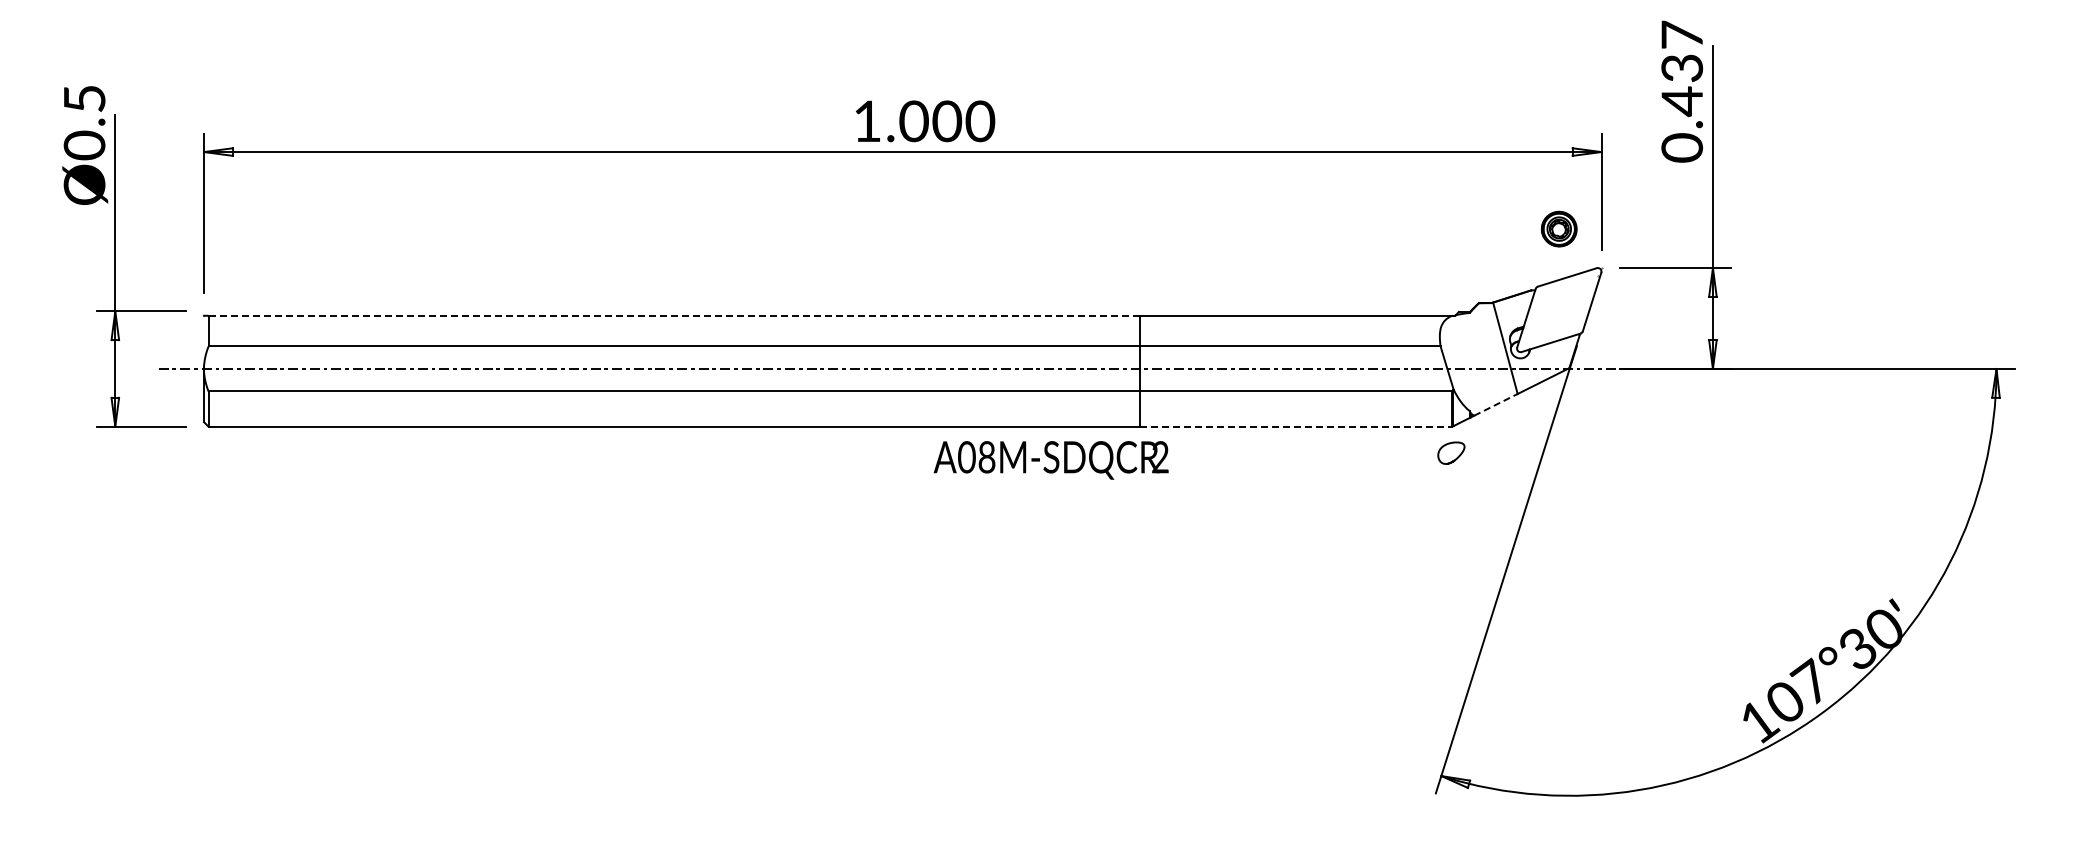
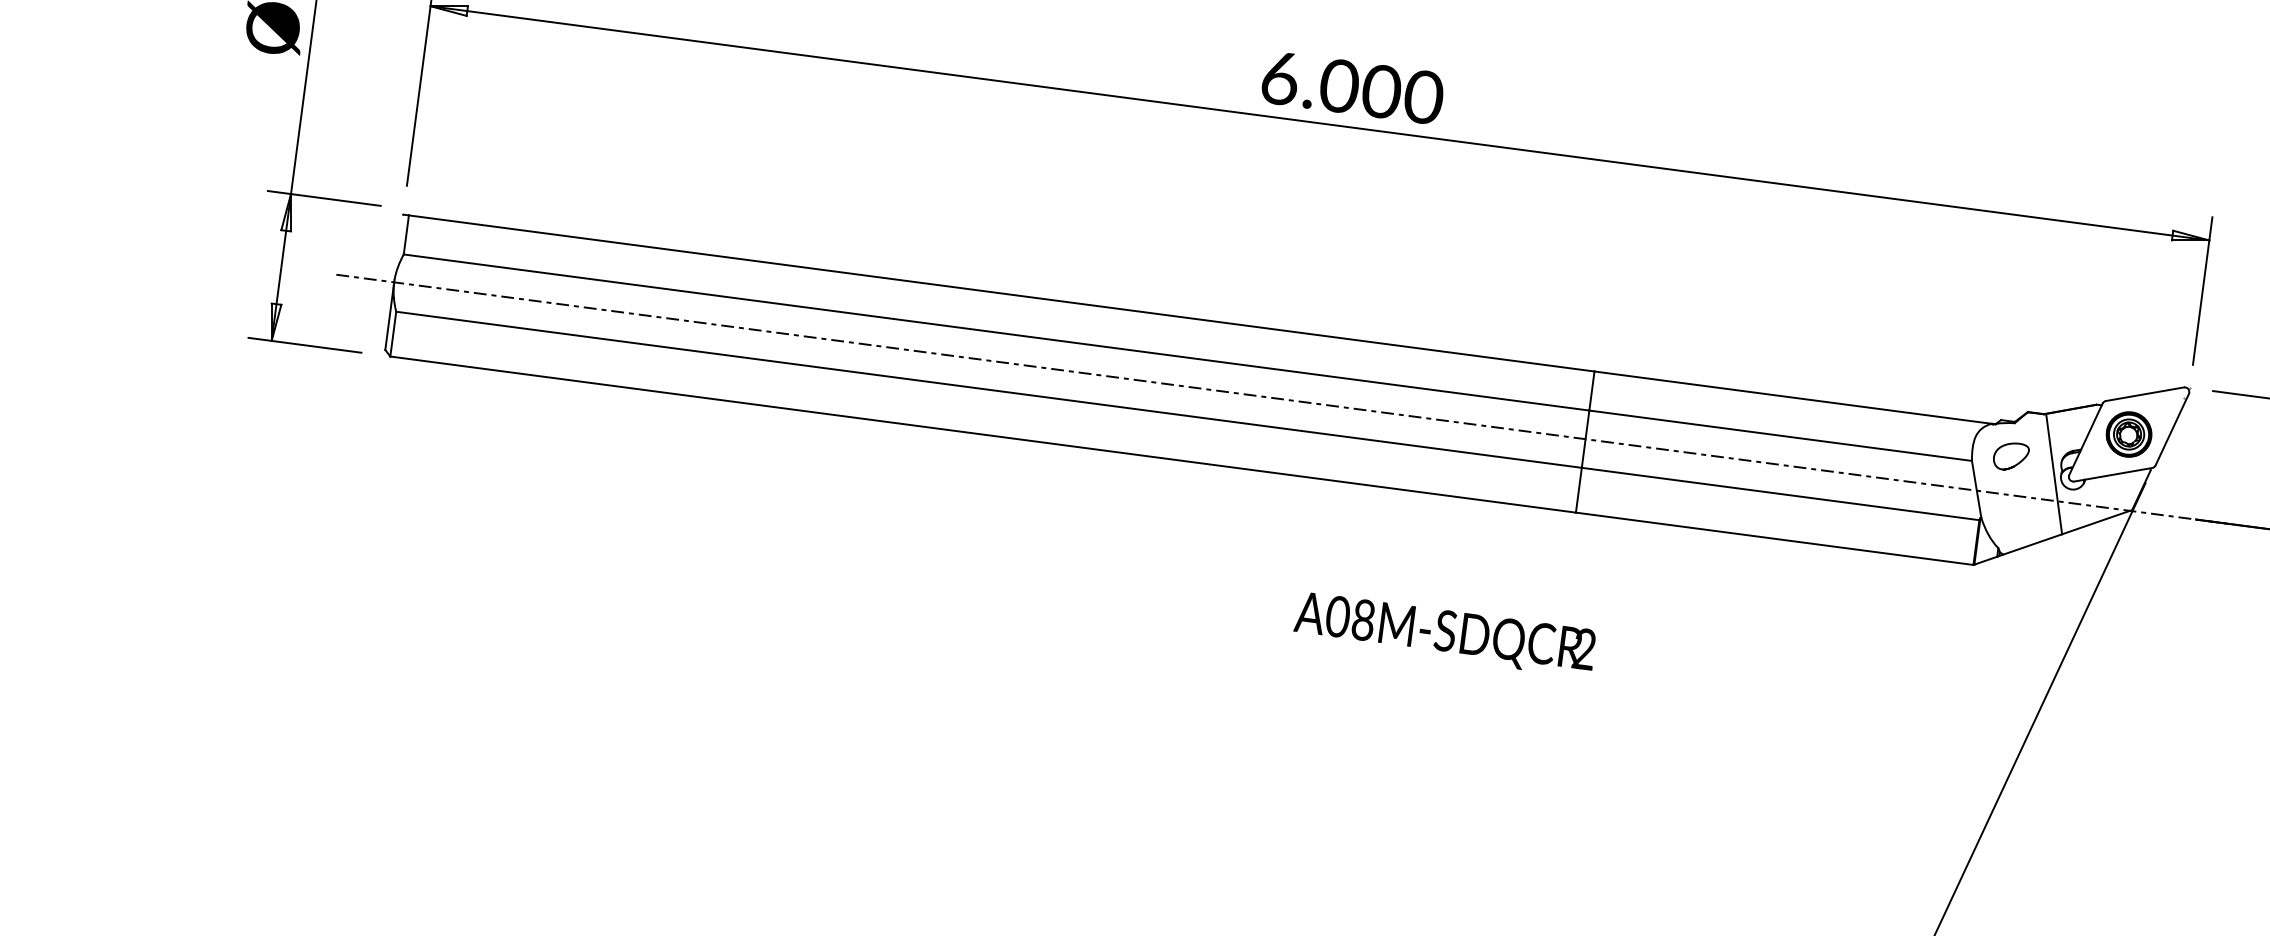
text: (867, 121) -> (1280, 78), 1.000 -> 6.000
part: (1559, 228) -> (2129, 433), moved
line: (674, 315) -> (1002, 293), dashed -> solid
line: (1496, 404) -> (2033, 544), dashed -> solid
line: (1296, 426) -> (1775, 538), dashed -> solid
curve: (1456, 457) -> (2016, 462), moved
text: (1050, 460) -> (1443, 634), moved

